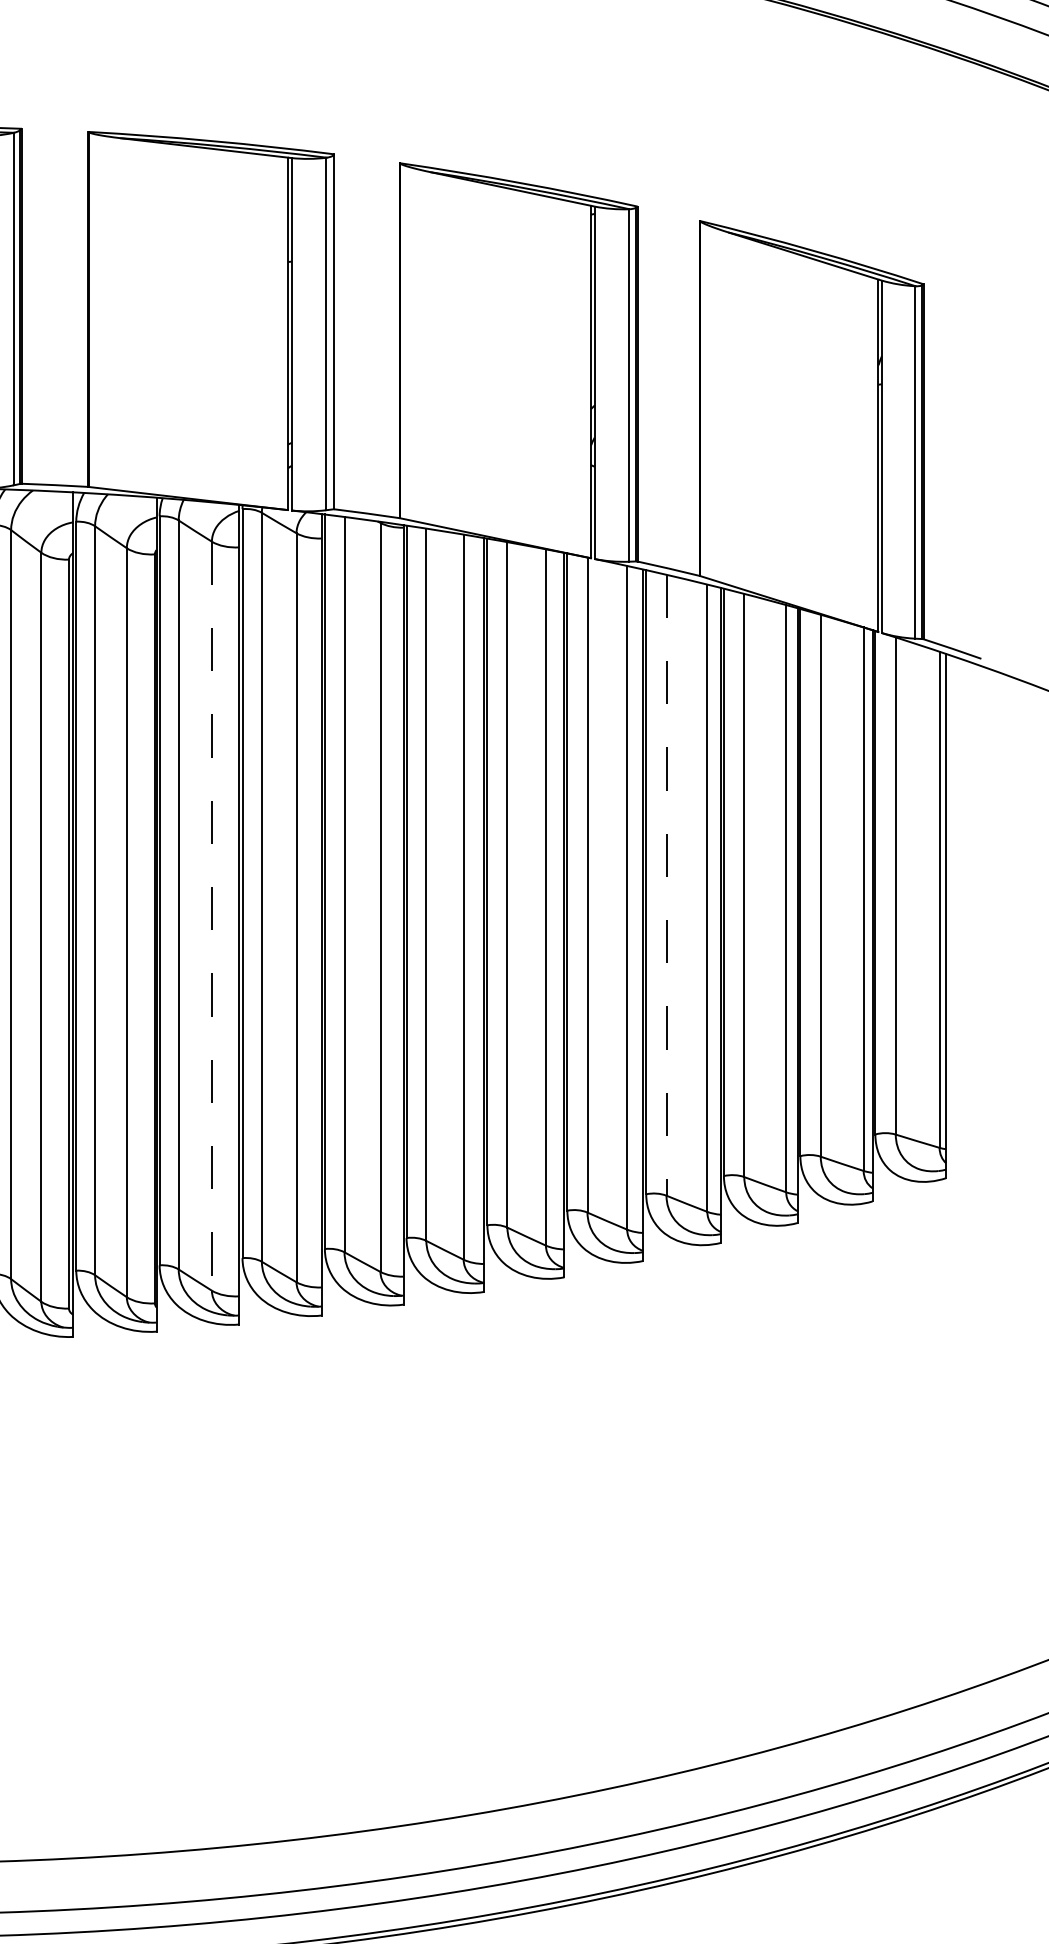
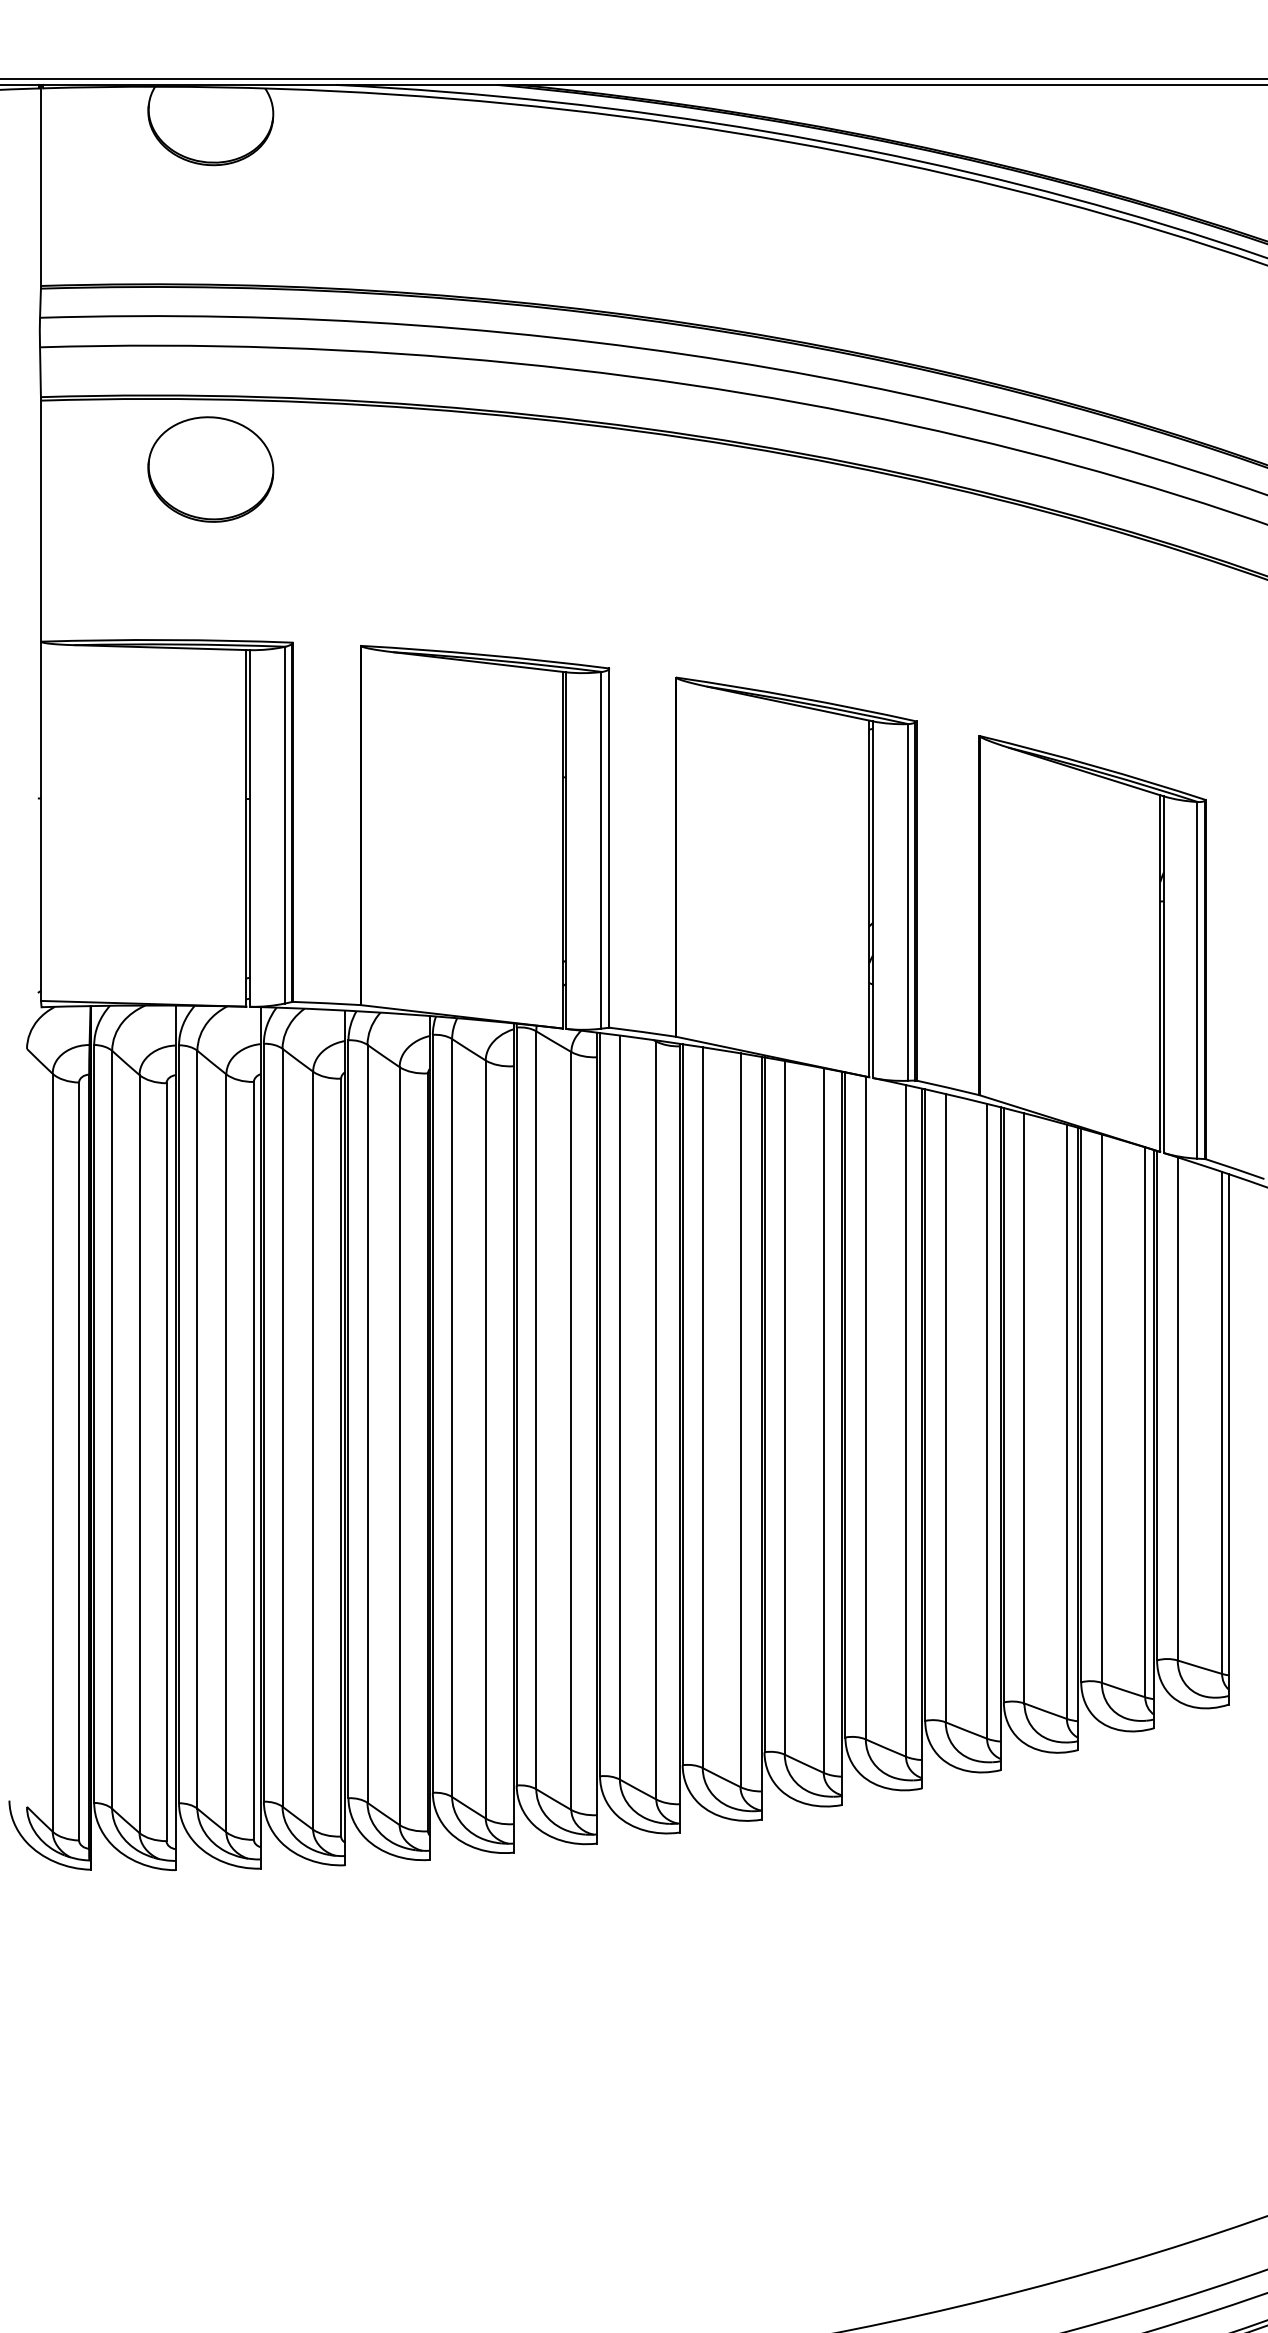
line: (666, 885) -> (945, 1408), dashed -> solid
line: (211, 916) -> (485, 1439), dashed -> solid

